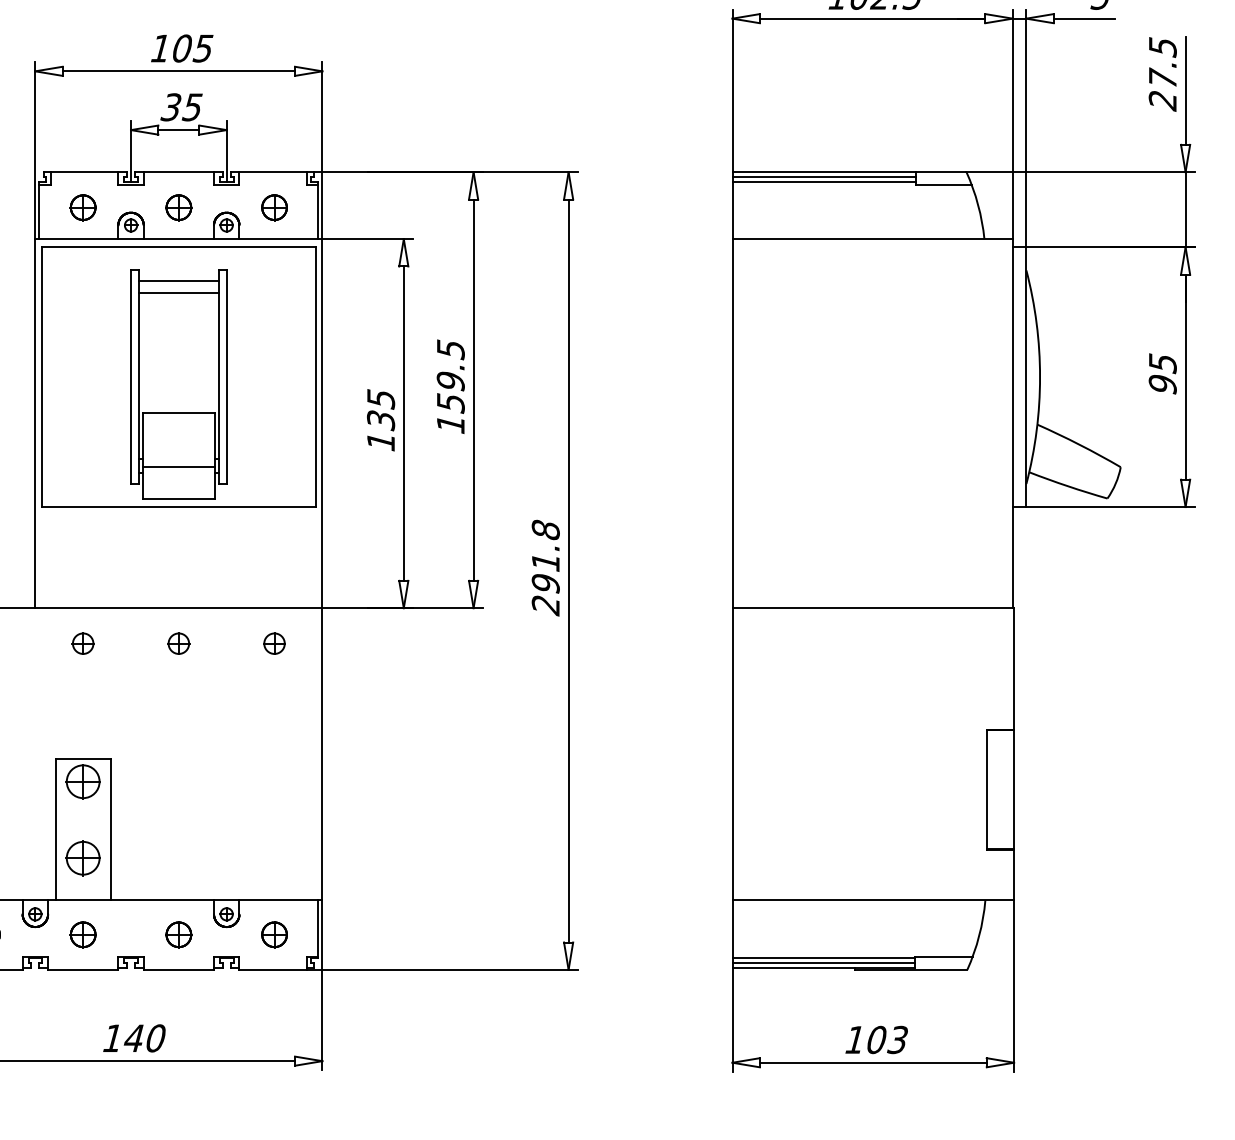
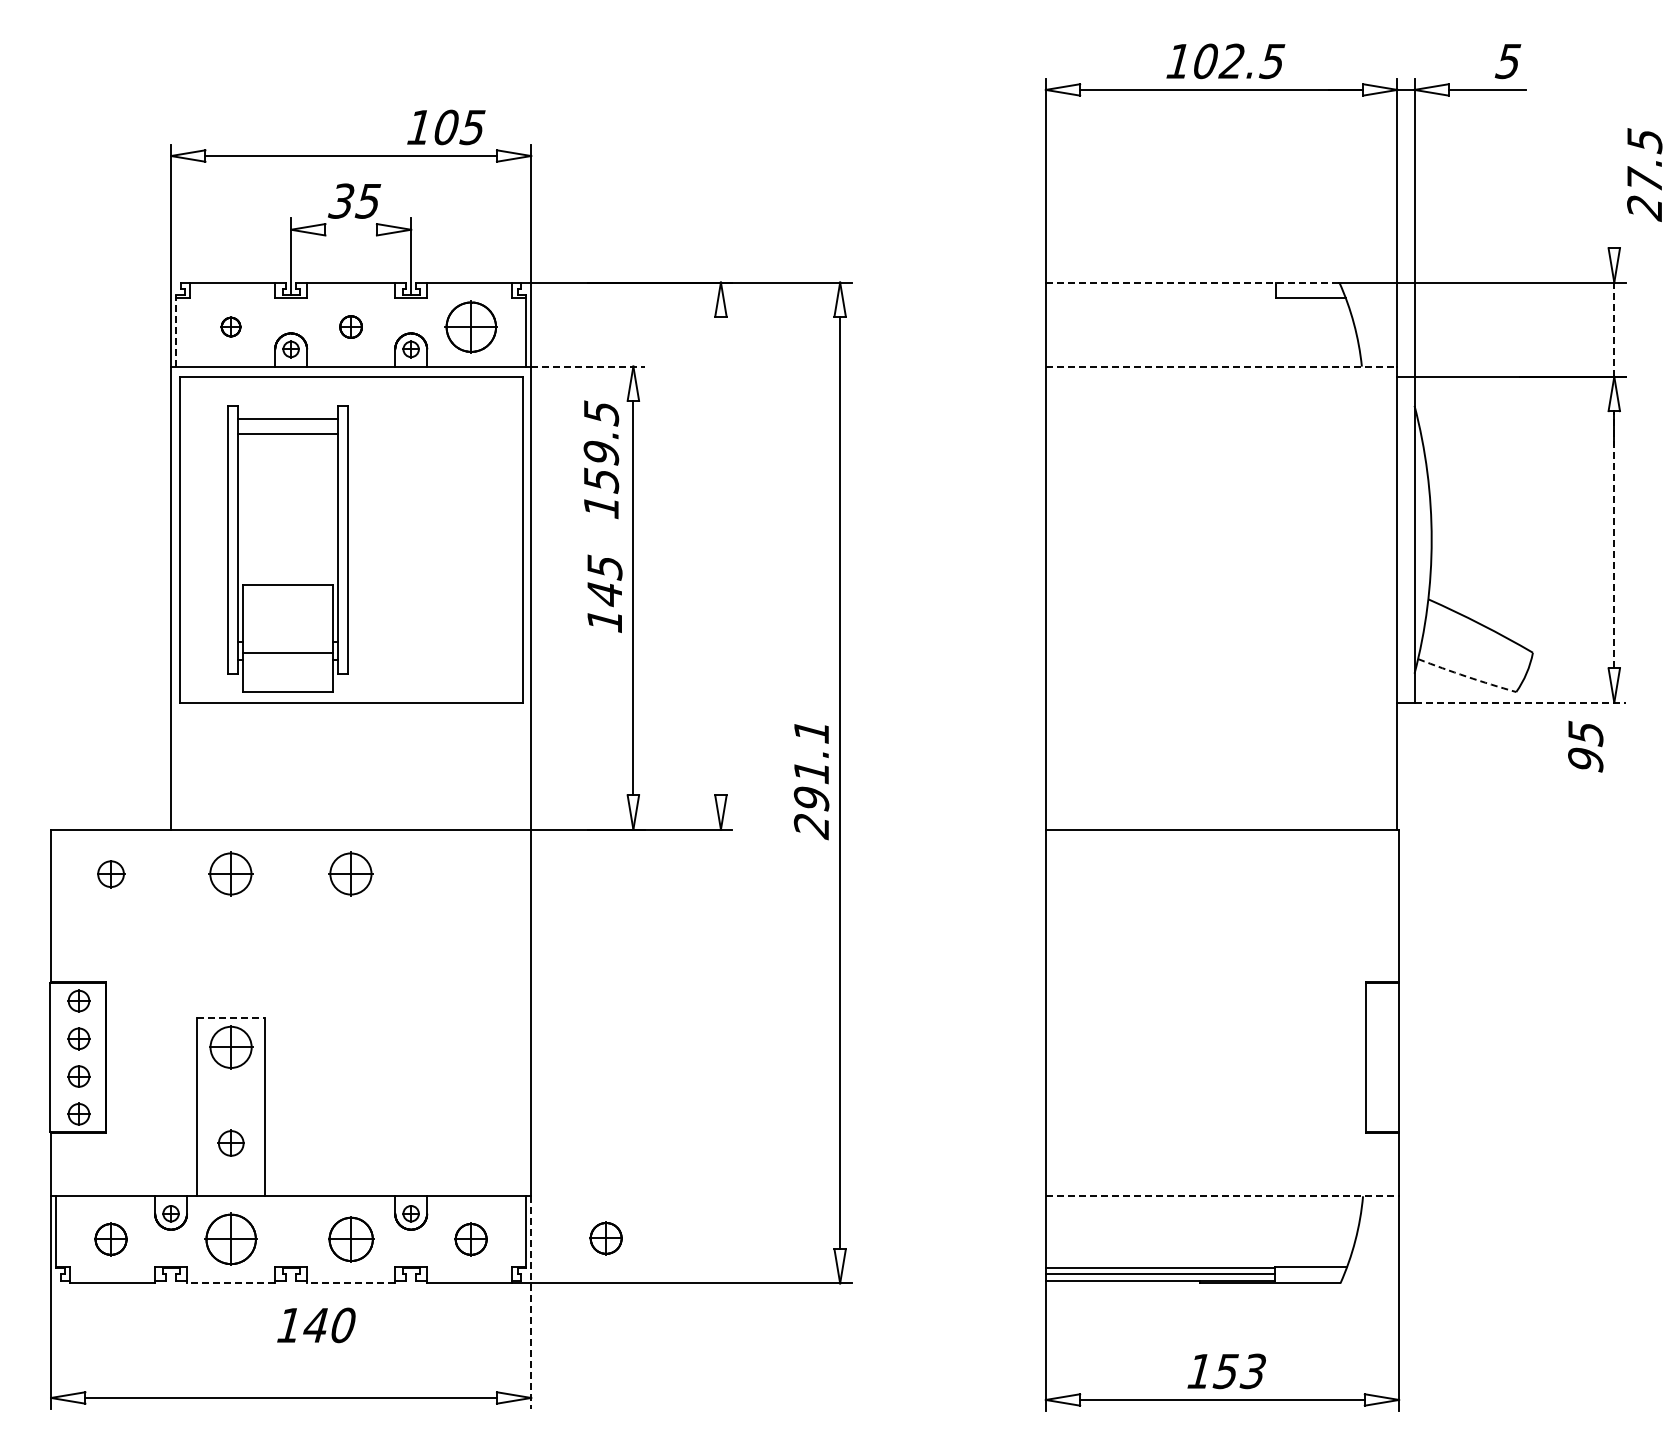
text: (182, 48) -> (446, 127), moved
text: (1162, 74) -> (1644, 174), moved
line: (1185, 90) -> (1614, 180), removed
line: (178, 129) -> (350, 229), removed
line: (849, 172) -> (1192, 282), solid -> dashed
line: (823, 176) -> (1160, 288), removed
line: (823, 181) -> (1160, 294), removed
part: (82, 207) -> (230, 326), size x0.6
part: (178, 207) -> (350, 326), size x0.7
part: (273, 207) -> (470, 326), size x1.6
line: (1185, 209) -> (1614, 329), solid -> dashed
line: (39, 210) -> (176, 330), solid -> dashed
line: (368, 239) -> (588, 366), solid -> dashed
line: (872, 239) -> (1221, 366), solid -> dashed
text: (1162, 373) -> (1585, 746), moved
line: (1185, 376) -> (1614, 539), solid -> dashed
part: (178, 384) -> (287, 548), moved
text: (450, 386) -> (601, 459), moved
line: (473, 389) -> (720, 555), removed
text: (380, 420) -> (604, 594), 135 -> 145
arc: (1067, 486) -> (1466, 676), solid -> dashed
line: (1110, 506) -> (1520, 702), solid -> dashed
text: (545, 529) -> (811, 731), 291.8 -> 291.1
part: (83, 643) -> (231, 874), size x1.6
part: (179, 643) -> (351, 874), size x1.6
part: (274, 643) -> (471, 874), removed
line: (83, 758) -> (231, 1018), solid -> dashed
part: (83, 858) -> (231, 1143), size x0.6
line: (873, 900) -> (1222, 1196), solid -> dashed
part: (82, 934) -> (230, 1239), size x1.6
part: (178, 934) -> (350, 1239), size x1.4
part: (381, 934) -> (605, 1238), added
line: (82, 969) -> (230, 1283), solid -> dashed
line: (178, 969) -> (350, 1283), solid -> dashed
line: (322, 985) -> (531, 1302), solid -> dashed
text: (134, 1038) -> (316, 1325), moved
text: (875, 1040) -> (1225, 1371), 103 -> 153

